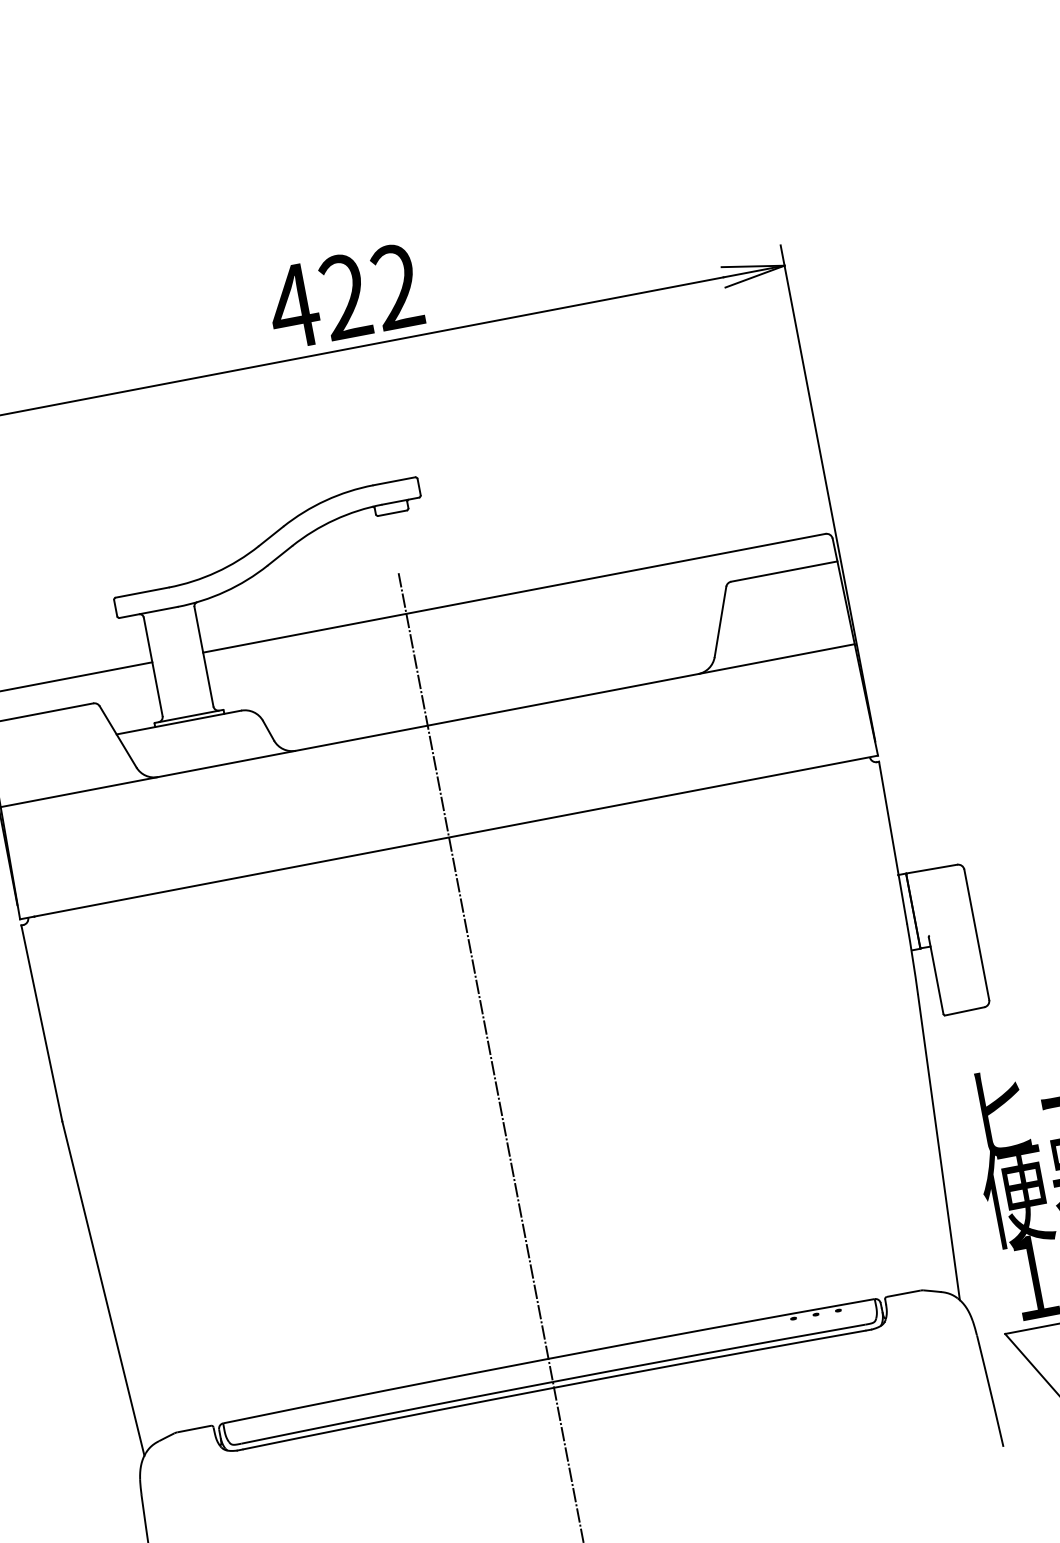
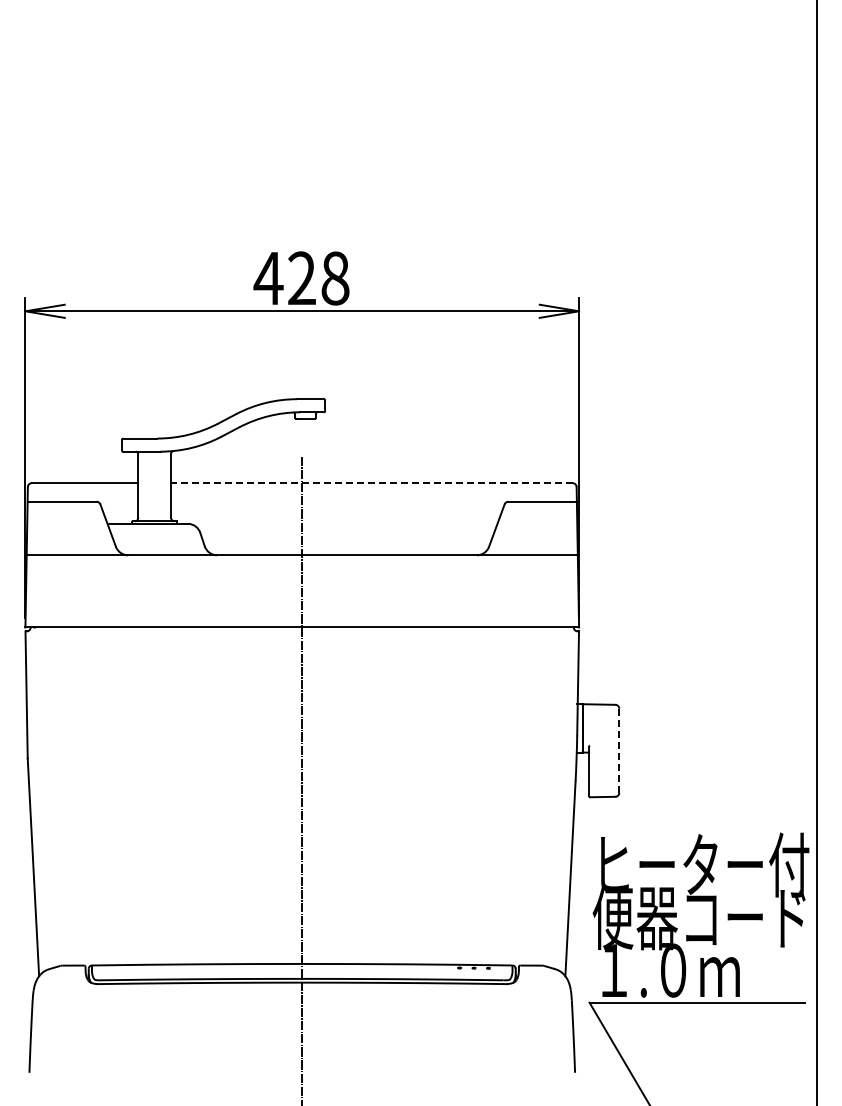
text: (397, 286) -> (335, 278), 422 -> 428
line: (513, 593) -> (371, 483), solid -> dashed
line: (977, 935) -> (619, 751), solid -> dashed

